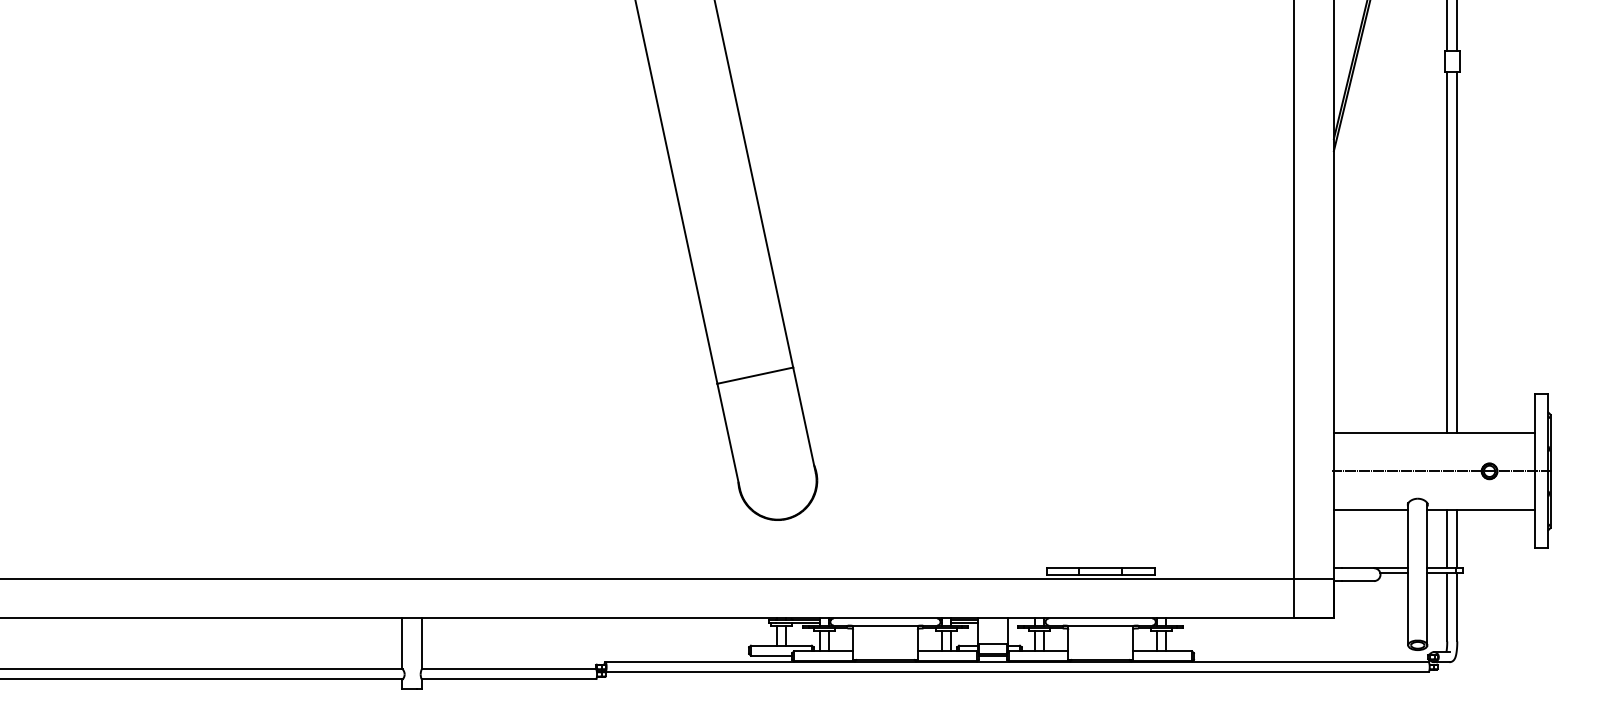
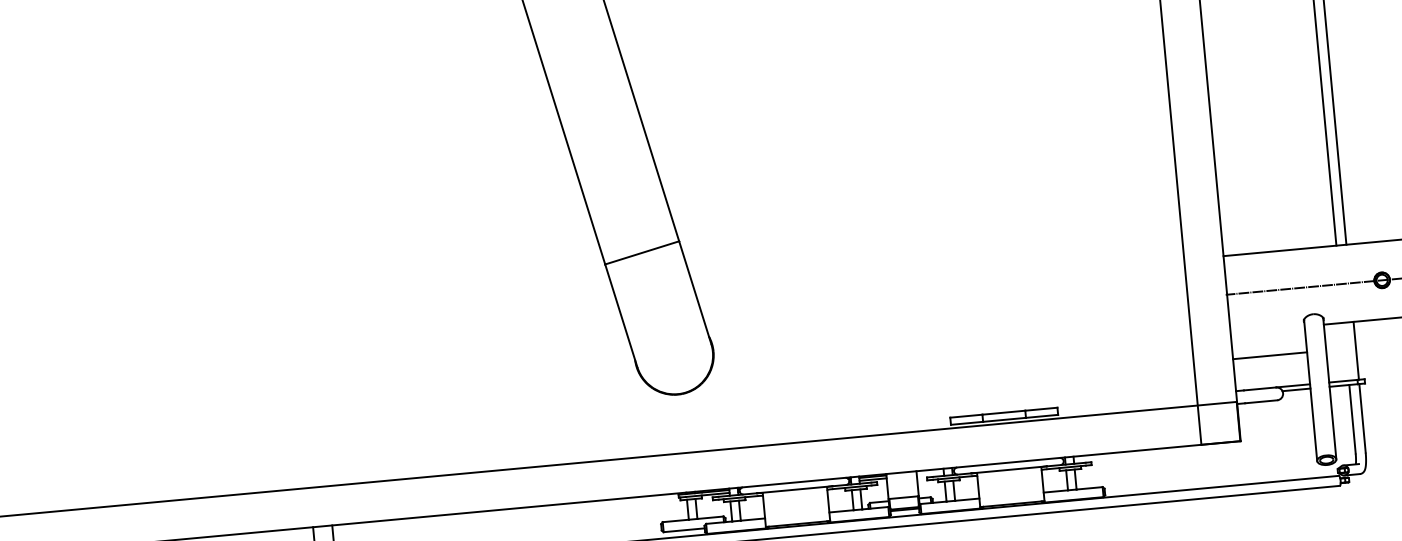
line: (1370, 510) -> (1269, 356), moved
line: (1447, 539) -> (1346, 352), removed

